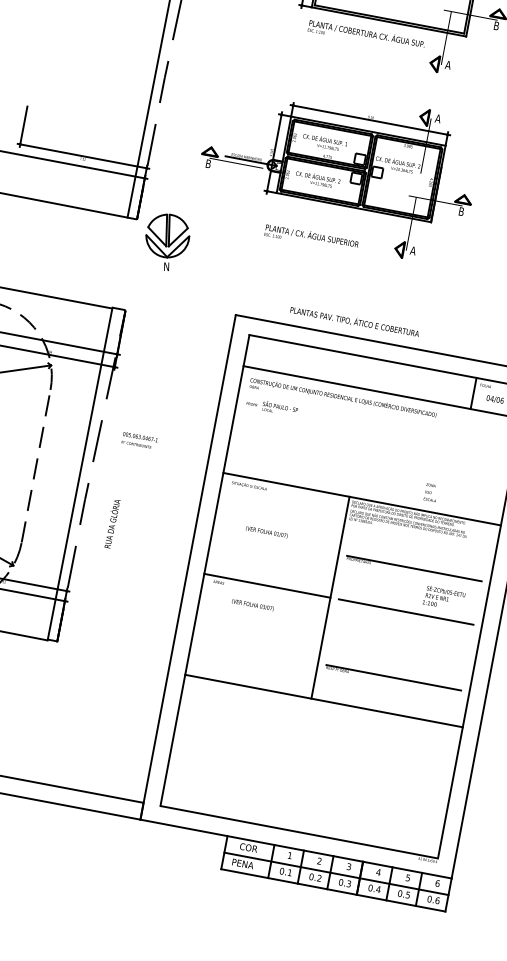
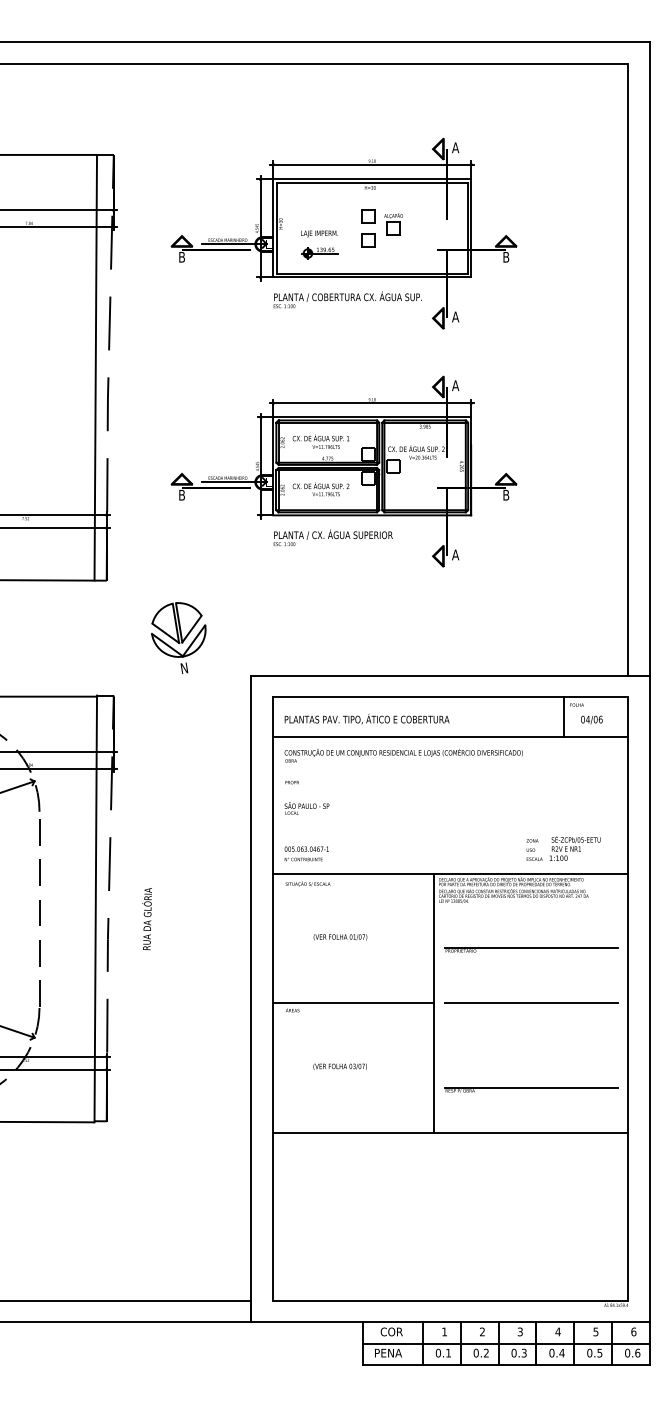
text: (311, 237) -> (332, 537), moved
part: (166, 241) -> (178, 637), moved
text: (354, 321) -> (366, 718), moved
text: (279, 408) -> (306, 808), moved
text: (139, 440) -> (306, 853), moved
text: (111, 524) -> (146, 919), moved
text: (444, 598) -> (575, 848), moved
text: (252, 604) -> (339, 1066), moved

